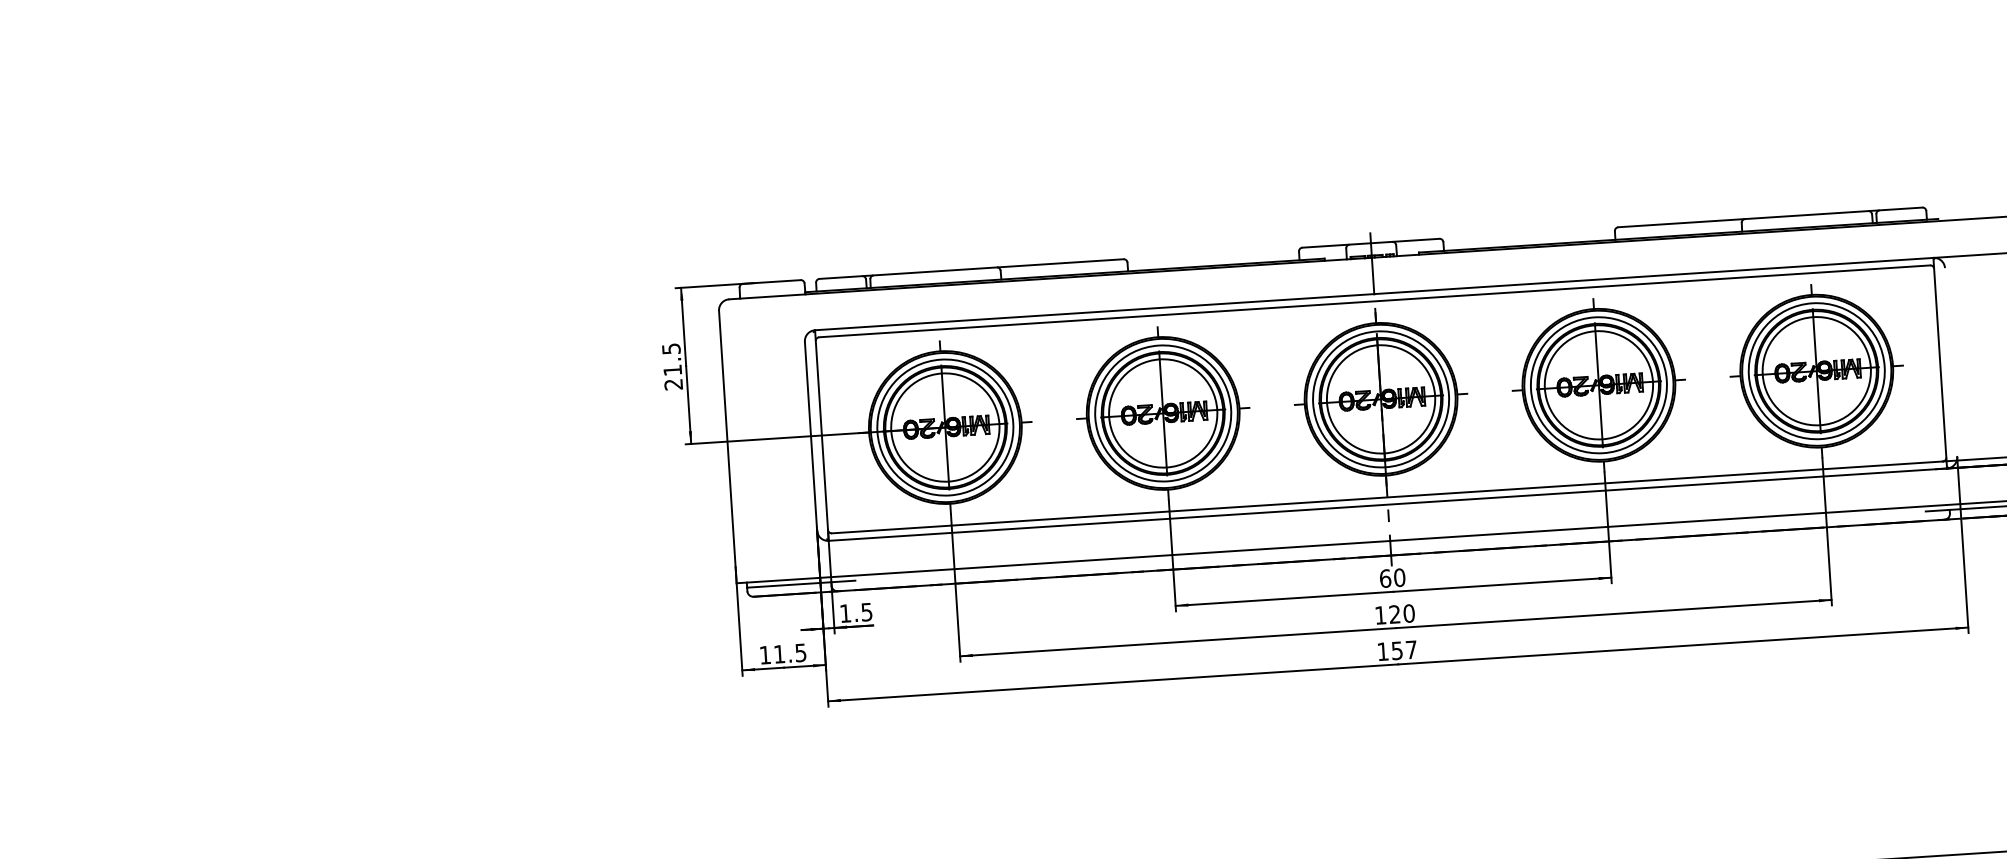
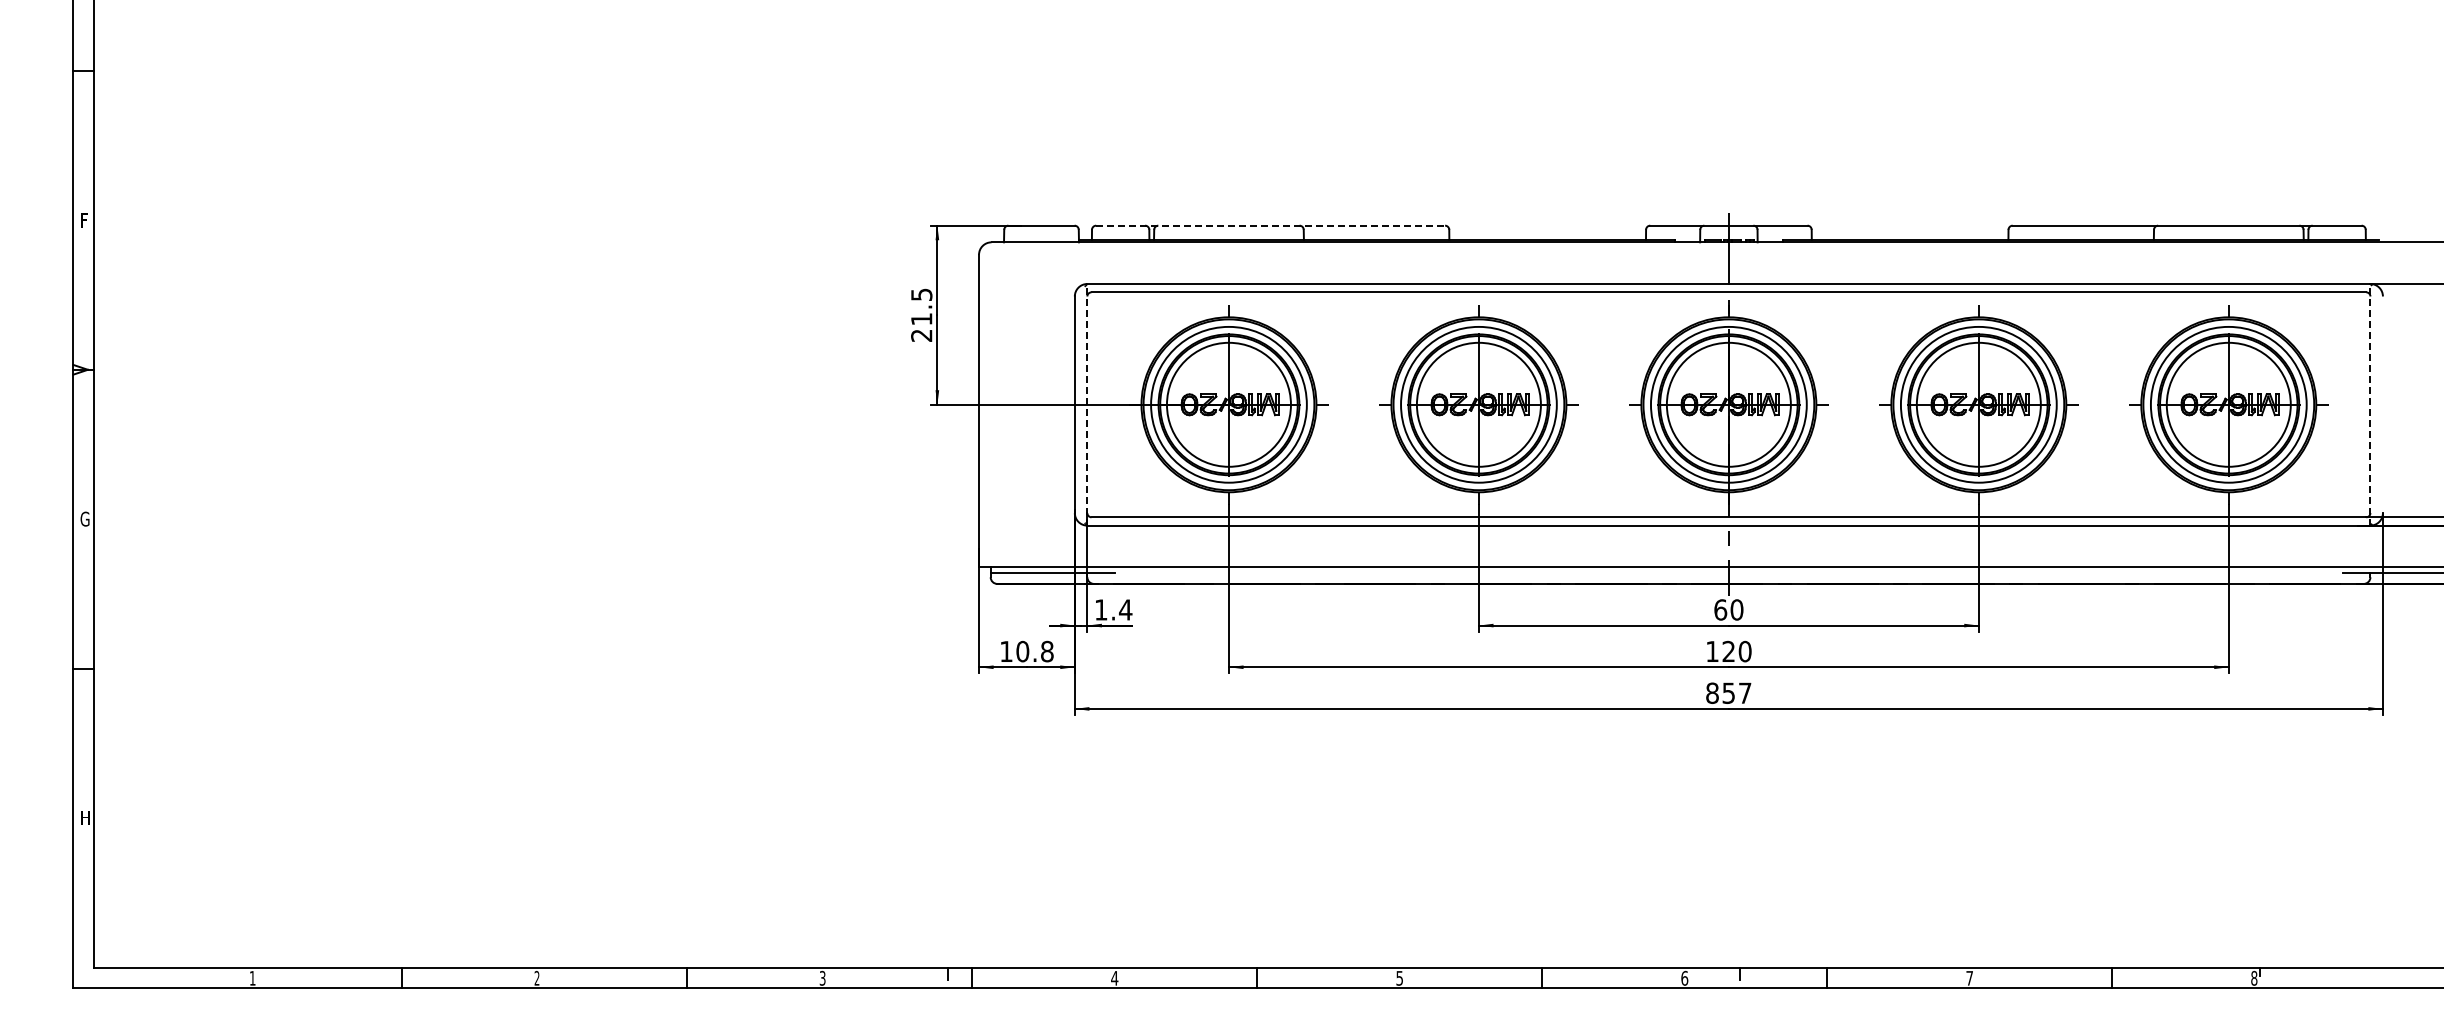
line: (972, 268) -> (1271, 225), solid -> dashed
line: (1940, 362) -> (2370, 404), solid -> dashed
line: (822, 435) -> (1087, 404), solid -> dashed
text: (866, 611) -> (1125, 609), 1.5 -> 1.4
text: (1383, 651) -> (1712, 692), 157 -> 857
text: (789, 653) -> (1034, 651), 11.5 -> 10.8

